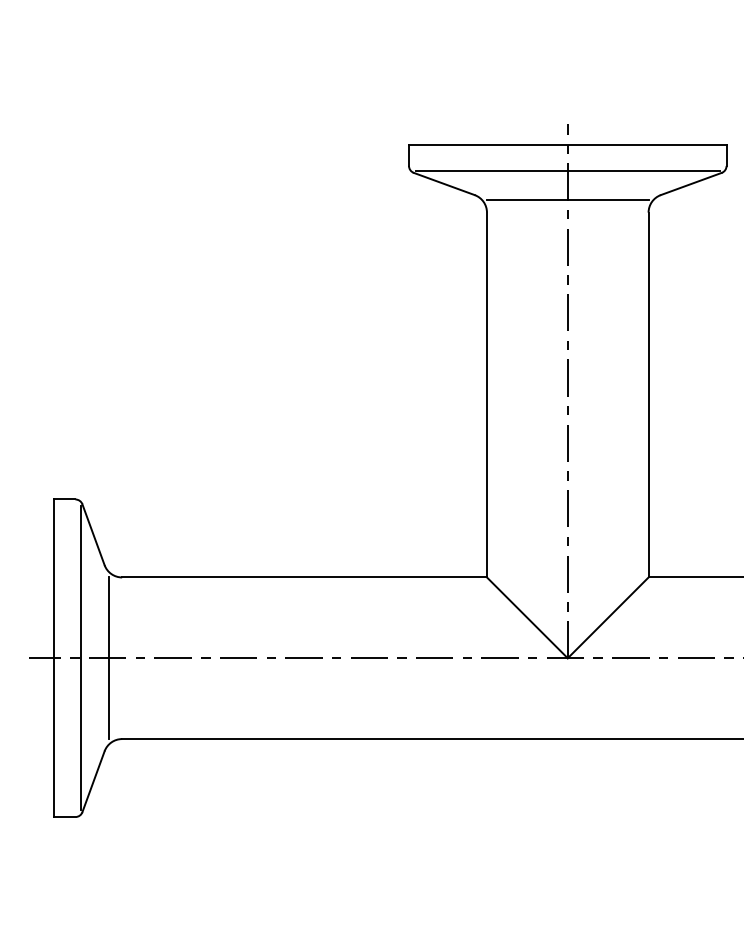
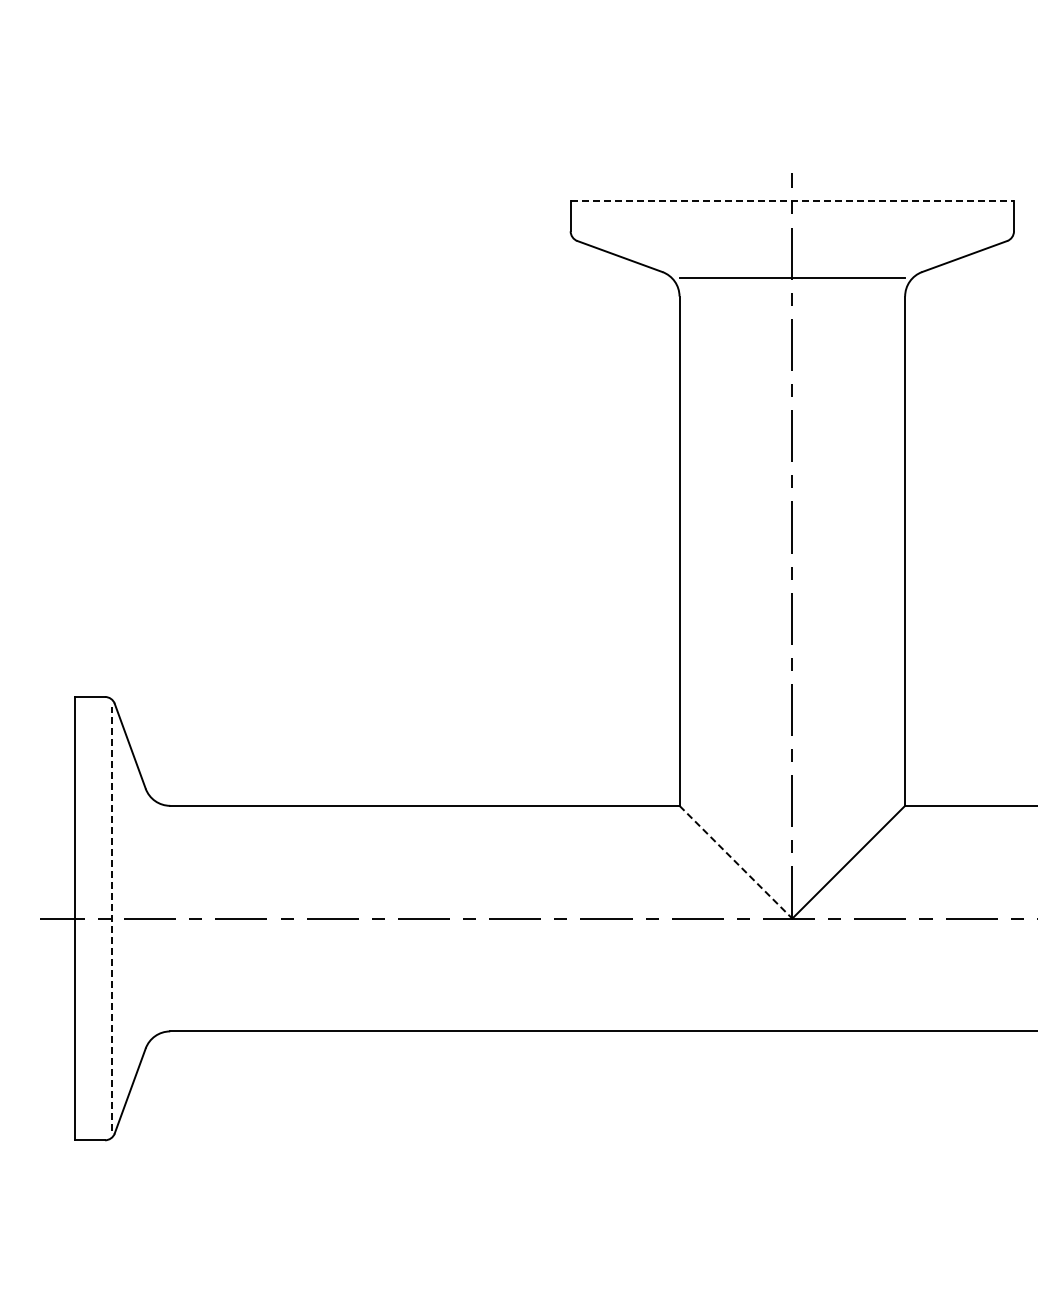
line: (567, 144) -> (792, 201), solid -> dashed
line: (567, 171) -> (792, 238), removed
line: (527, 618) -> (735, 862), solid -> dashed
line: (80, 658) -> (112, 918), solid -> dashed
line: (108, 658) -> (151, 918), removed

